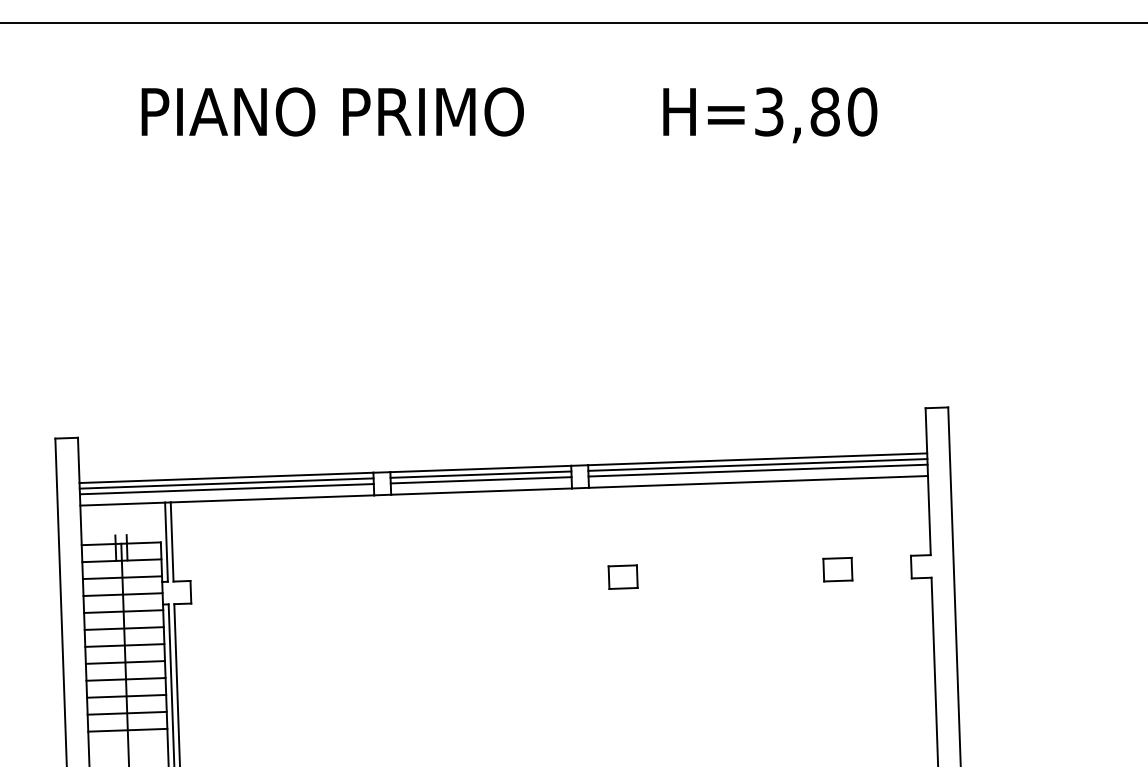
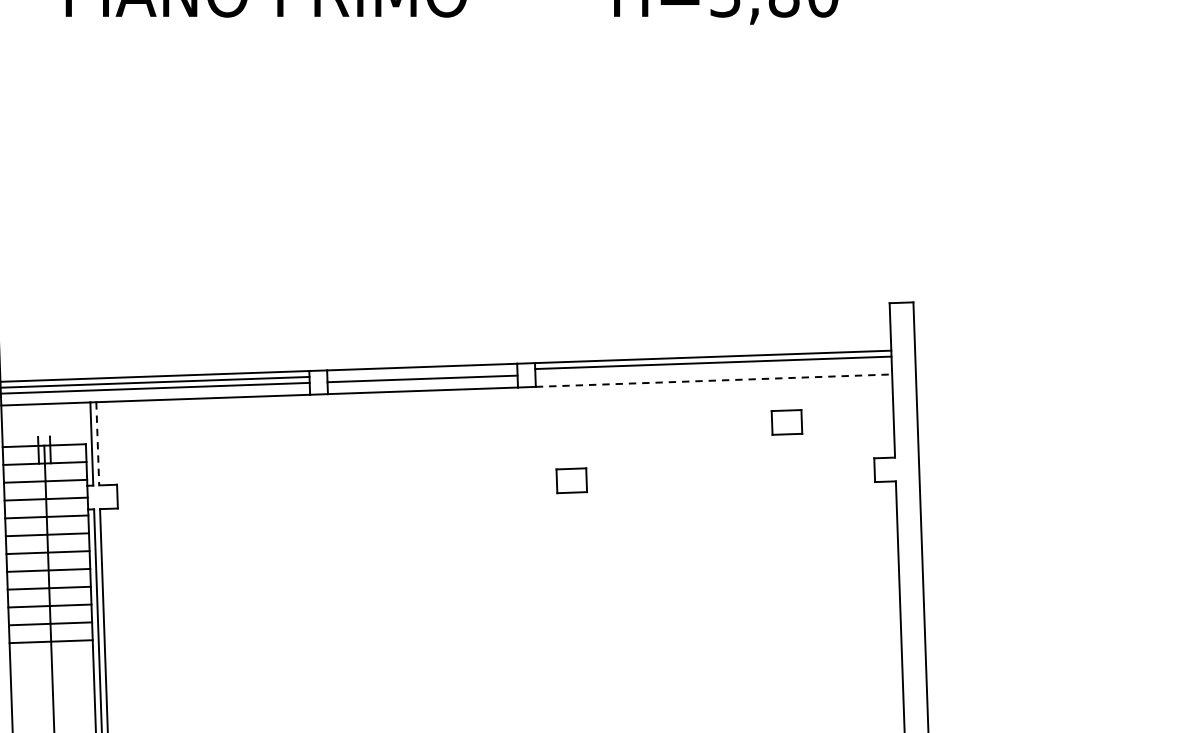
line: (757, 470) -> (712, 368), removed
line: (480, 474) -> (421, 372), removed
line: (758, 481) -> (714, 380), solid -> dashed
line: (172, 542) -> (98, 444), solid -> dashed
part: (837, 569) -> (786, 422), moved

